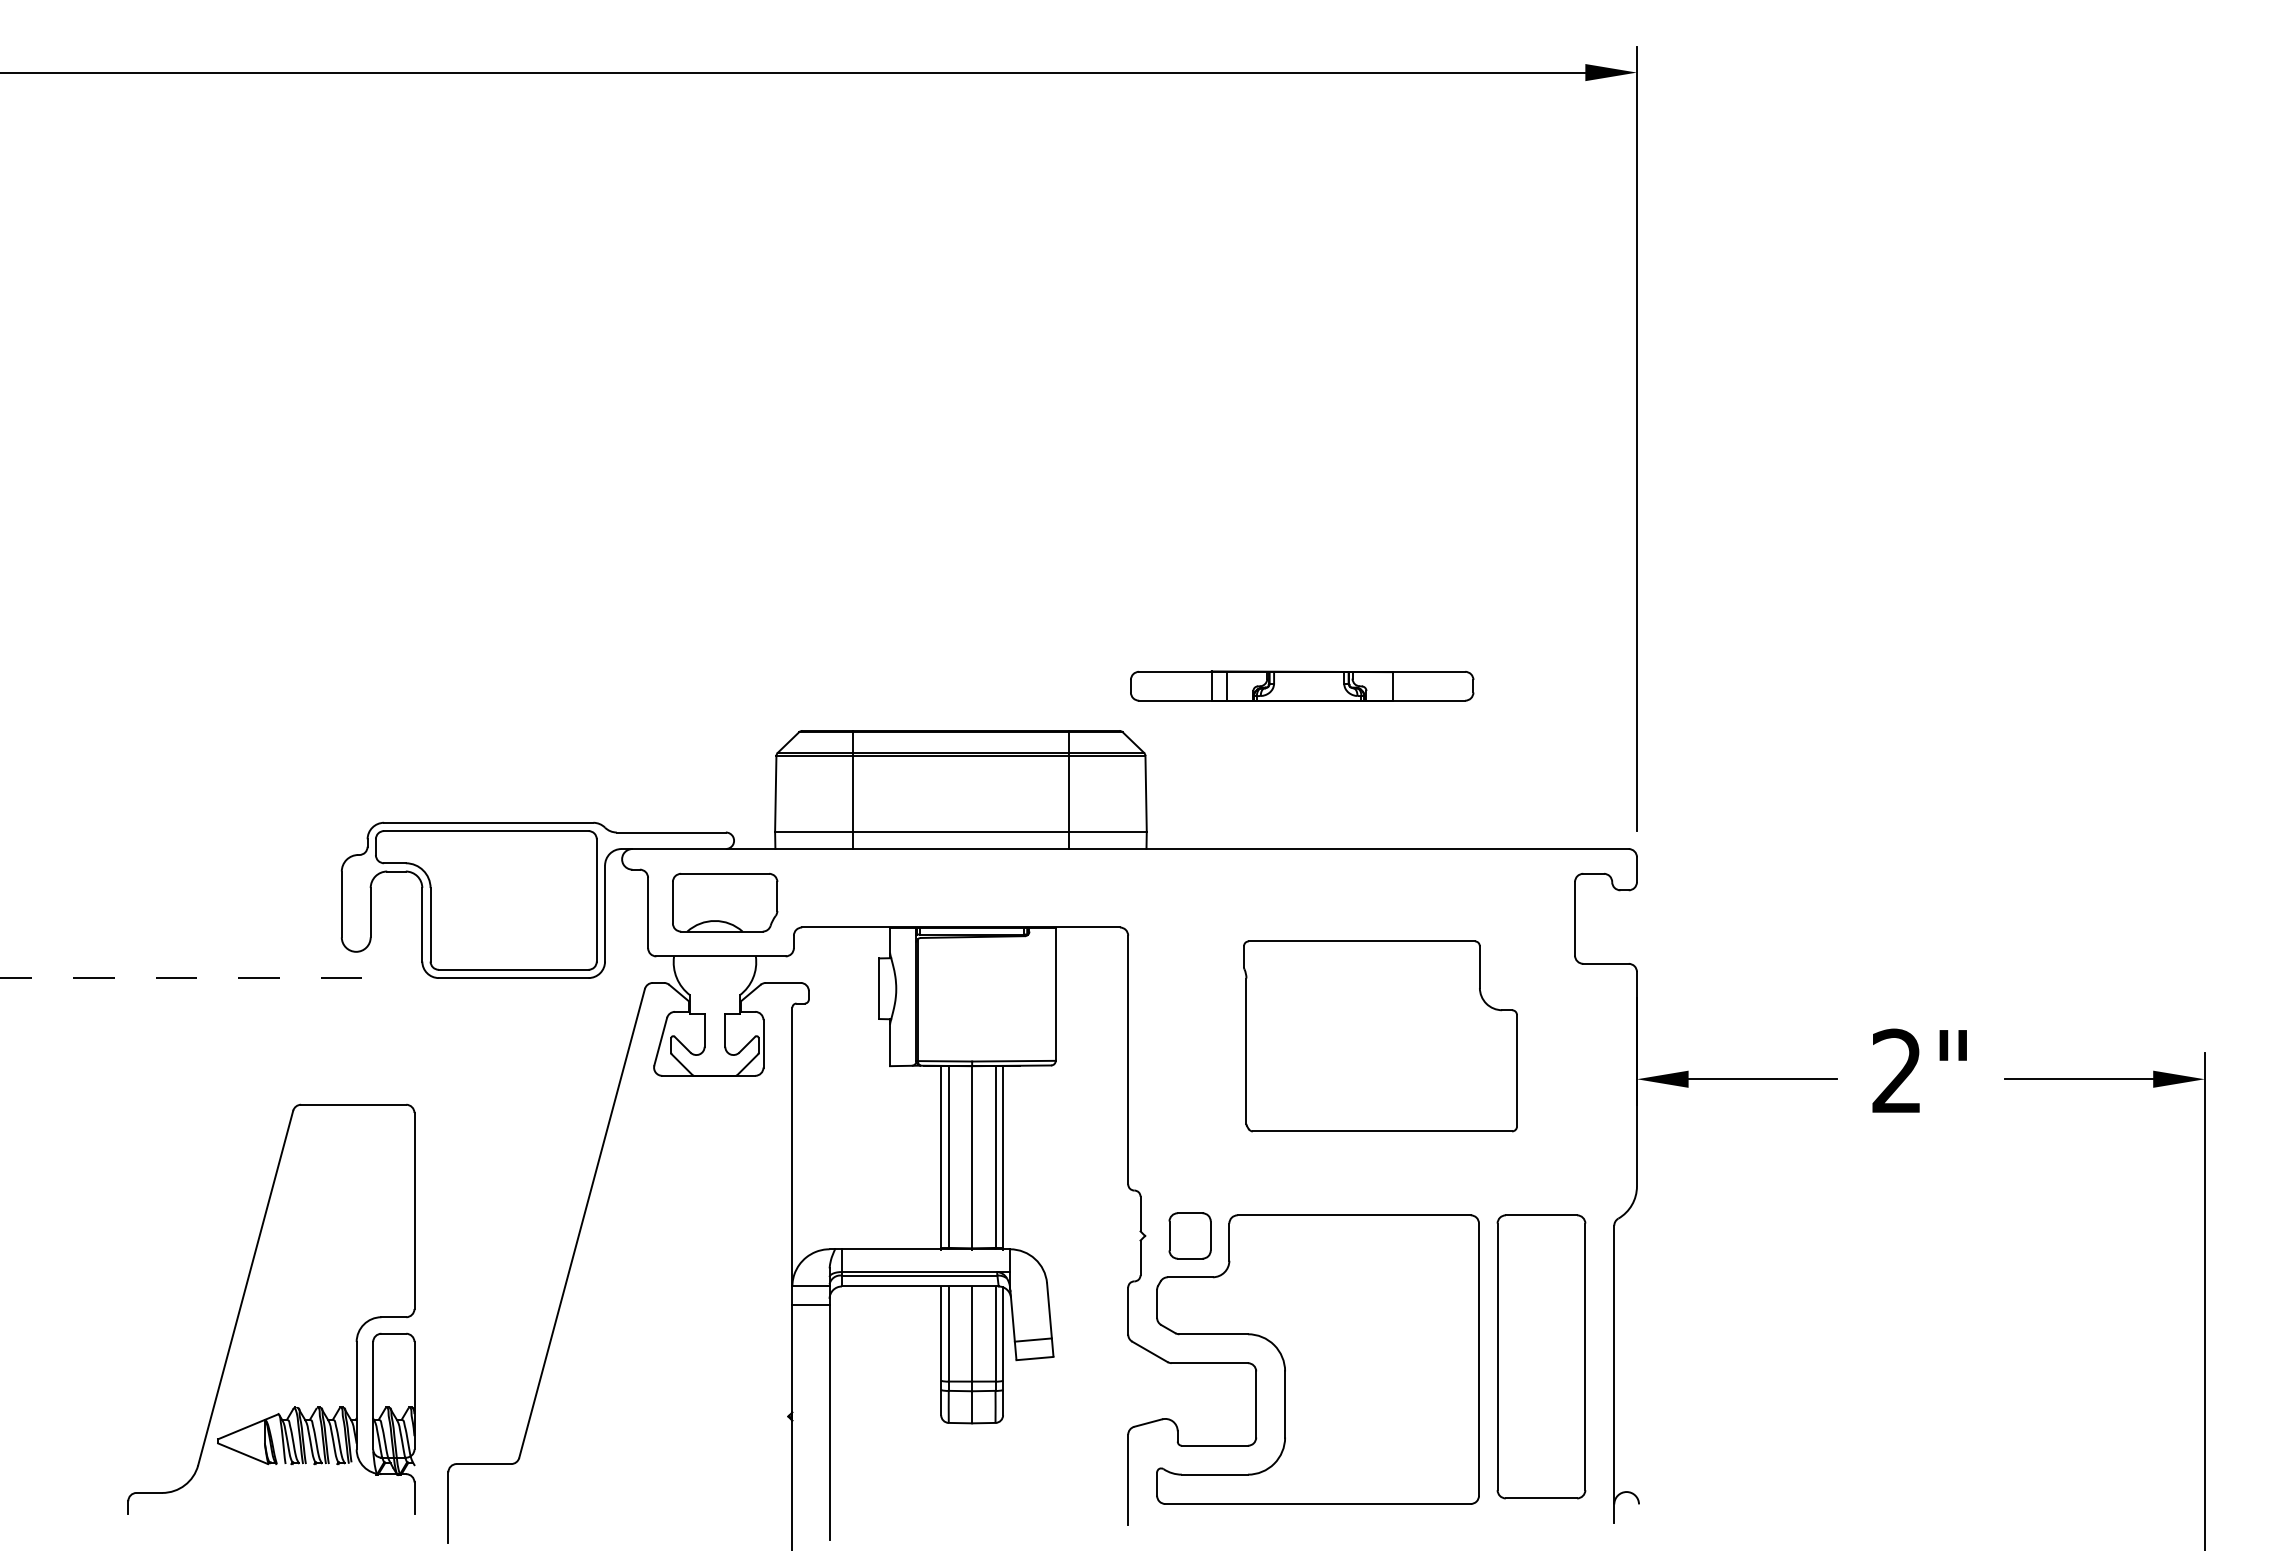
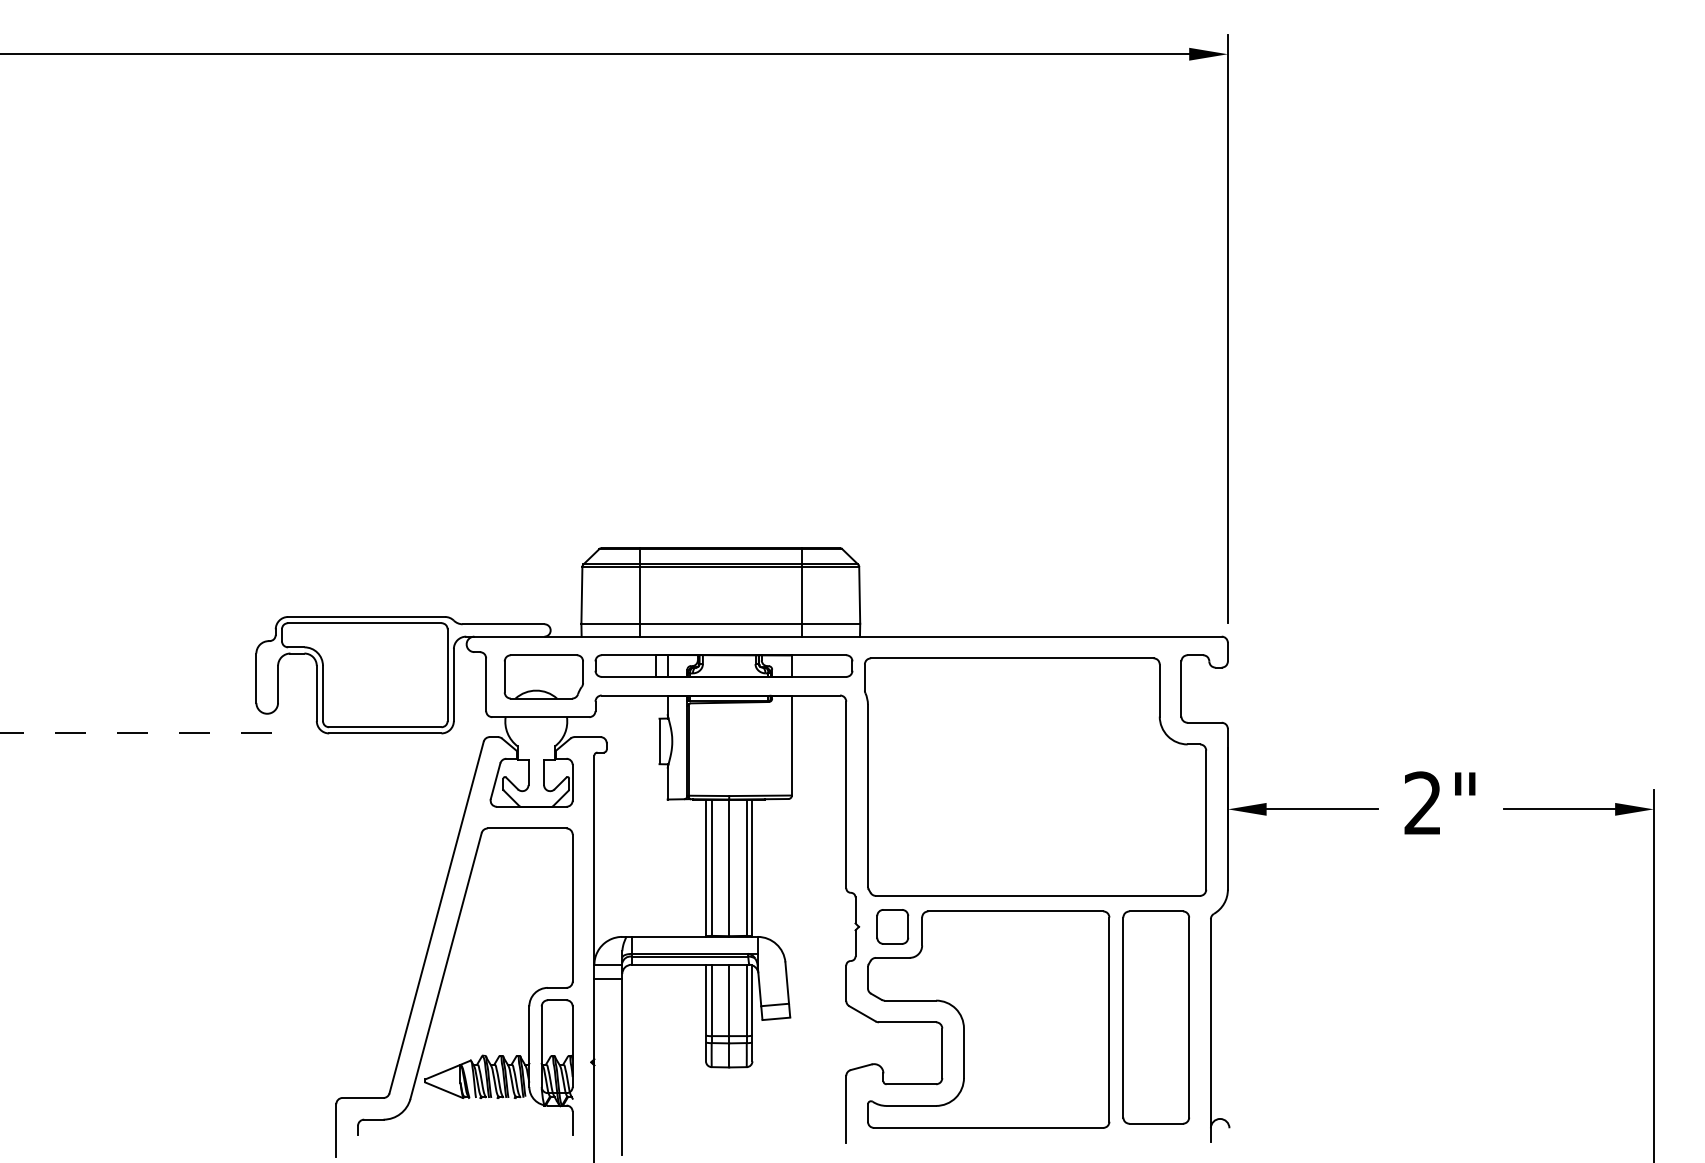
part: (1302, 685) -> (724, 665), moved
part: (1380, 1036) -> (1035, 777), size x1.67
part: (243, 1300) -> (444, 975), moved

